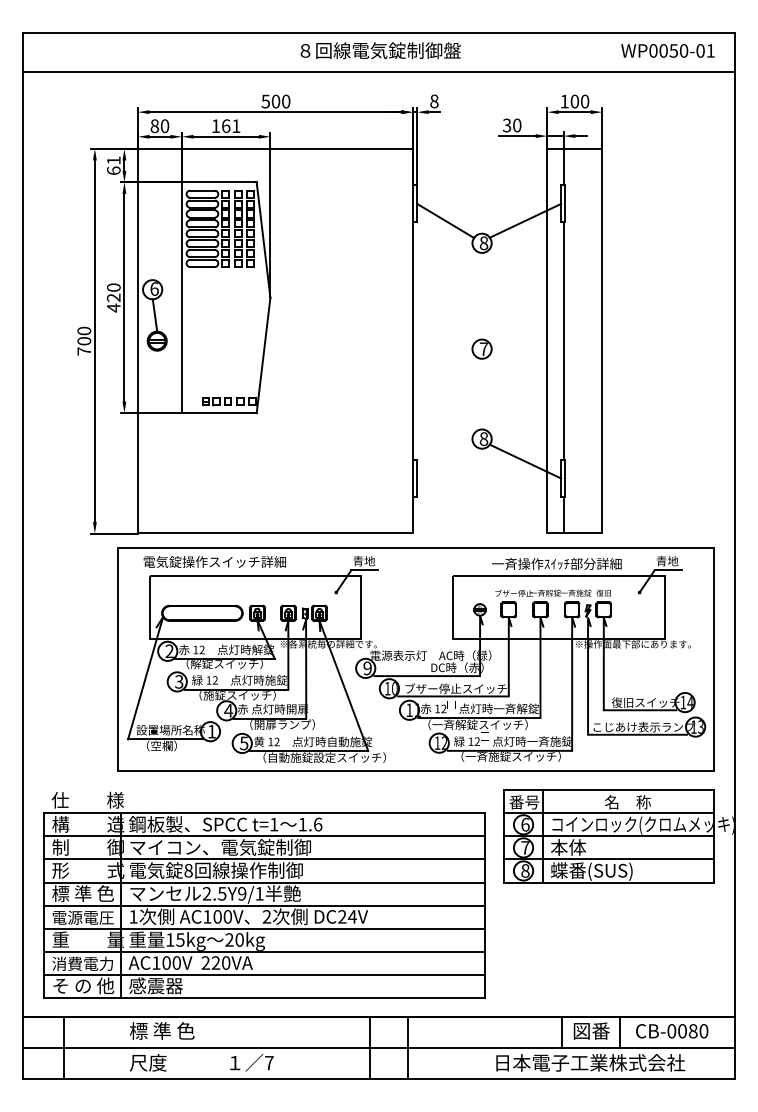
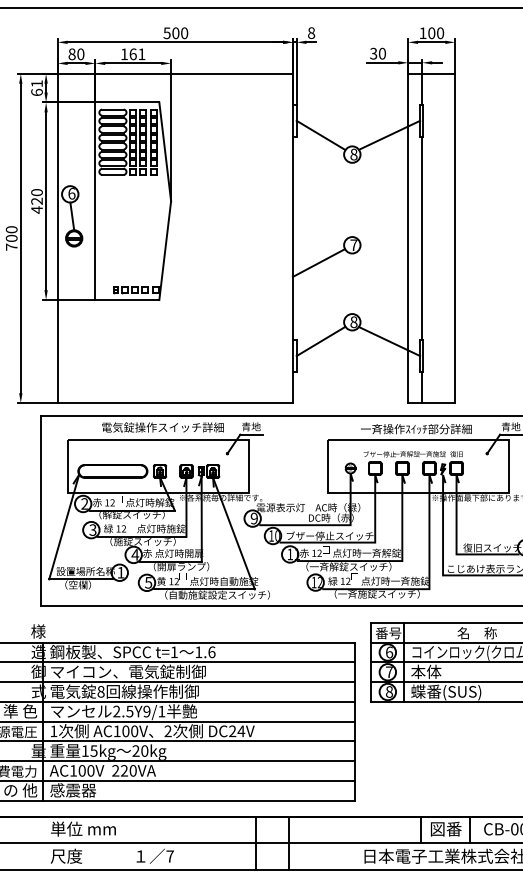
line: (442, 369) -> (318, 262), added
line: (445, 461) -> (321, 341), added
text: (214, 561) -> (162, 427), moved
text: (167, 1030) -> (82, 828), 標 準 色 -> 単位 mm

